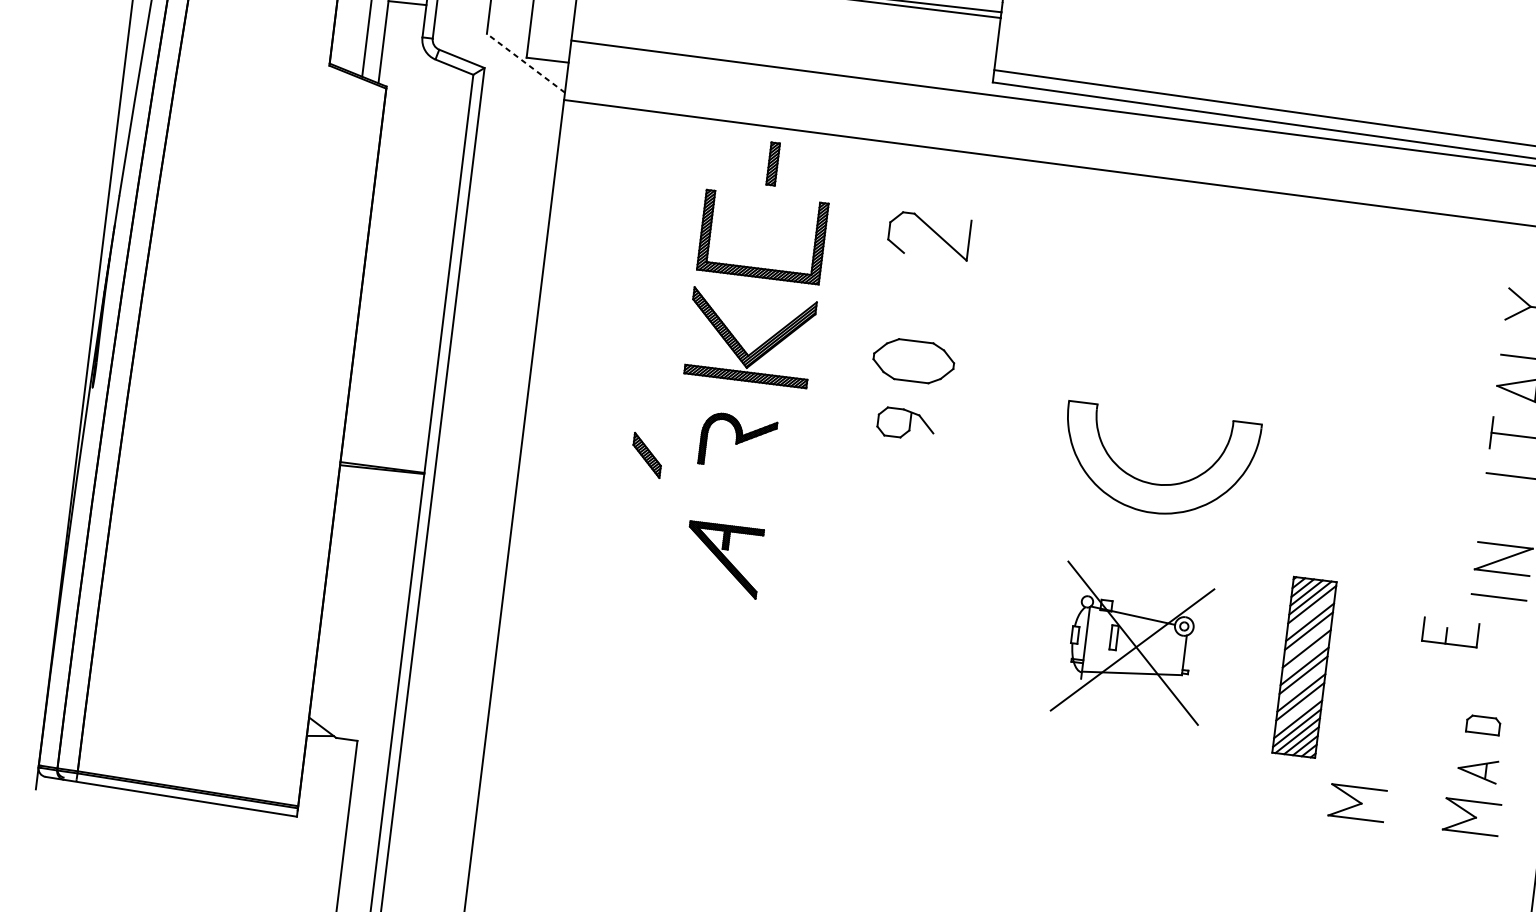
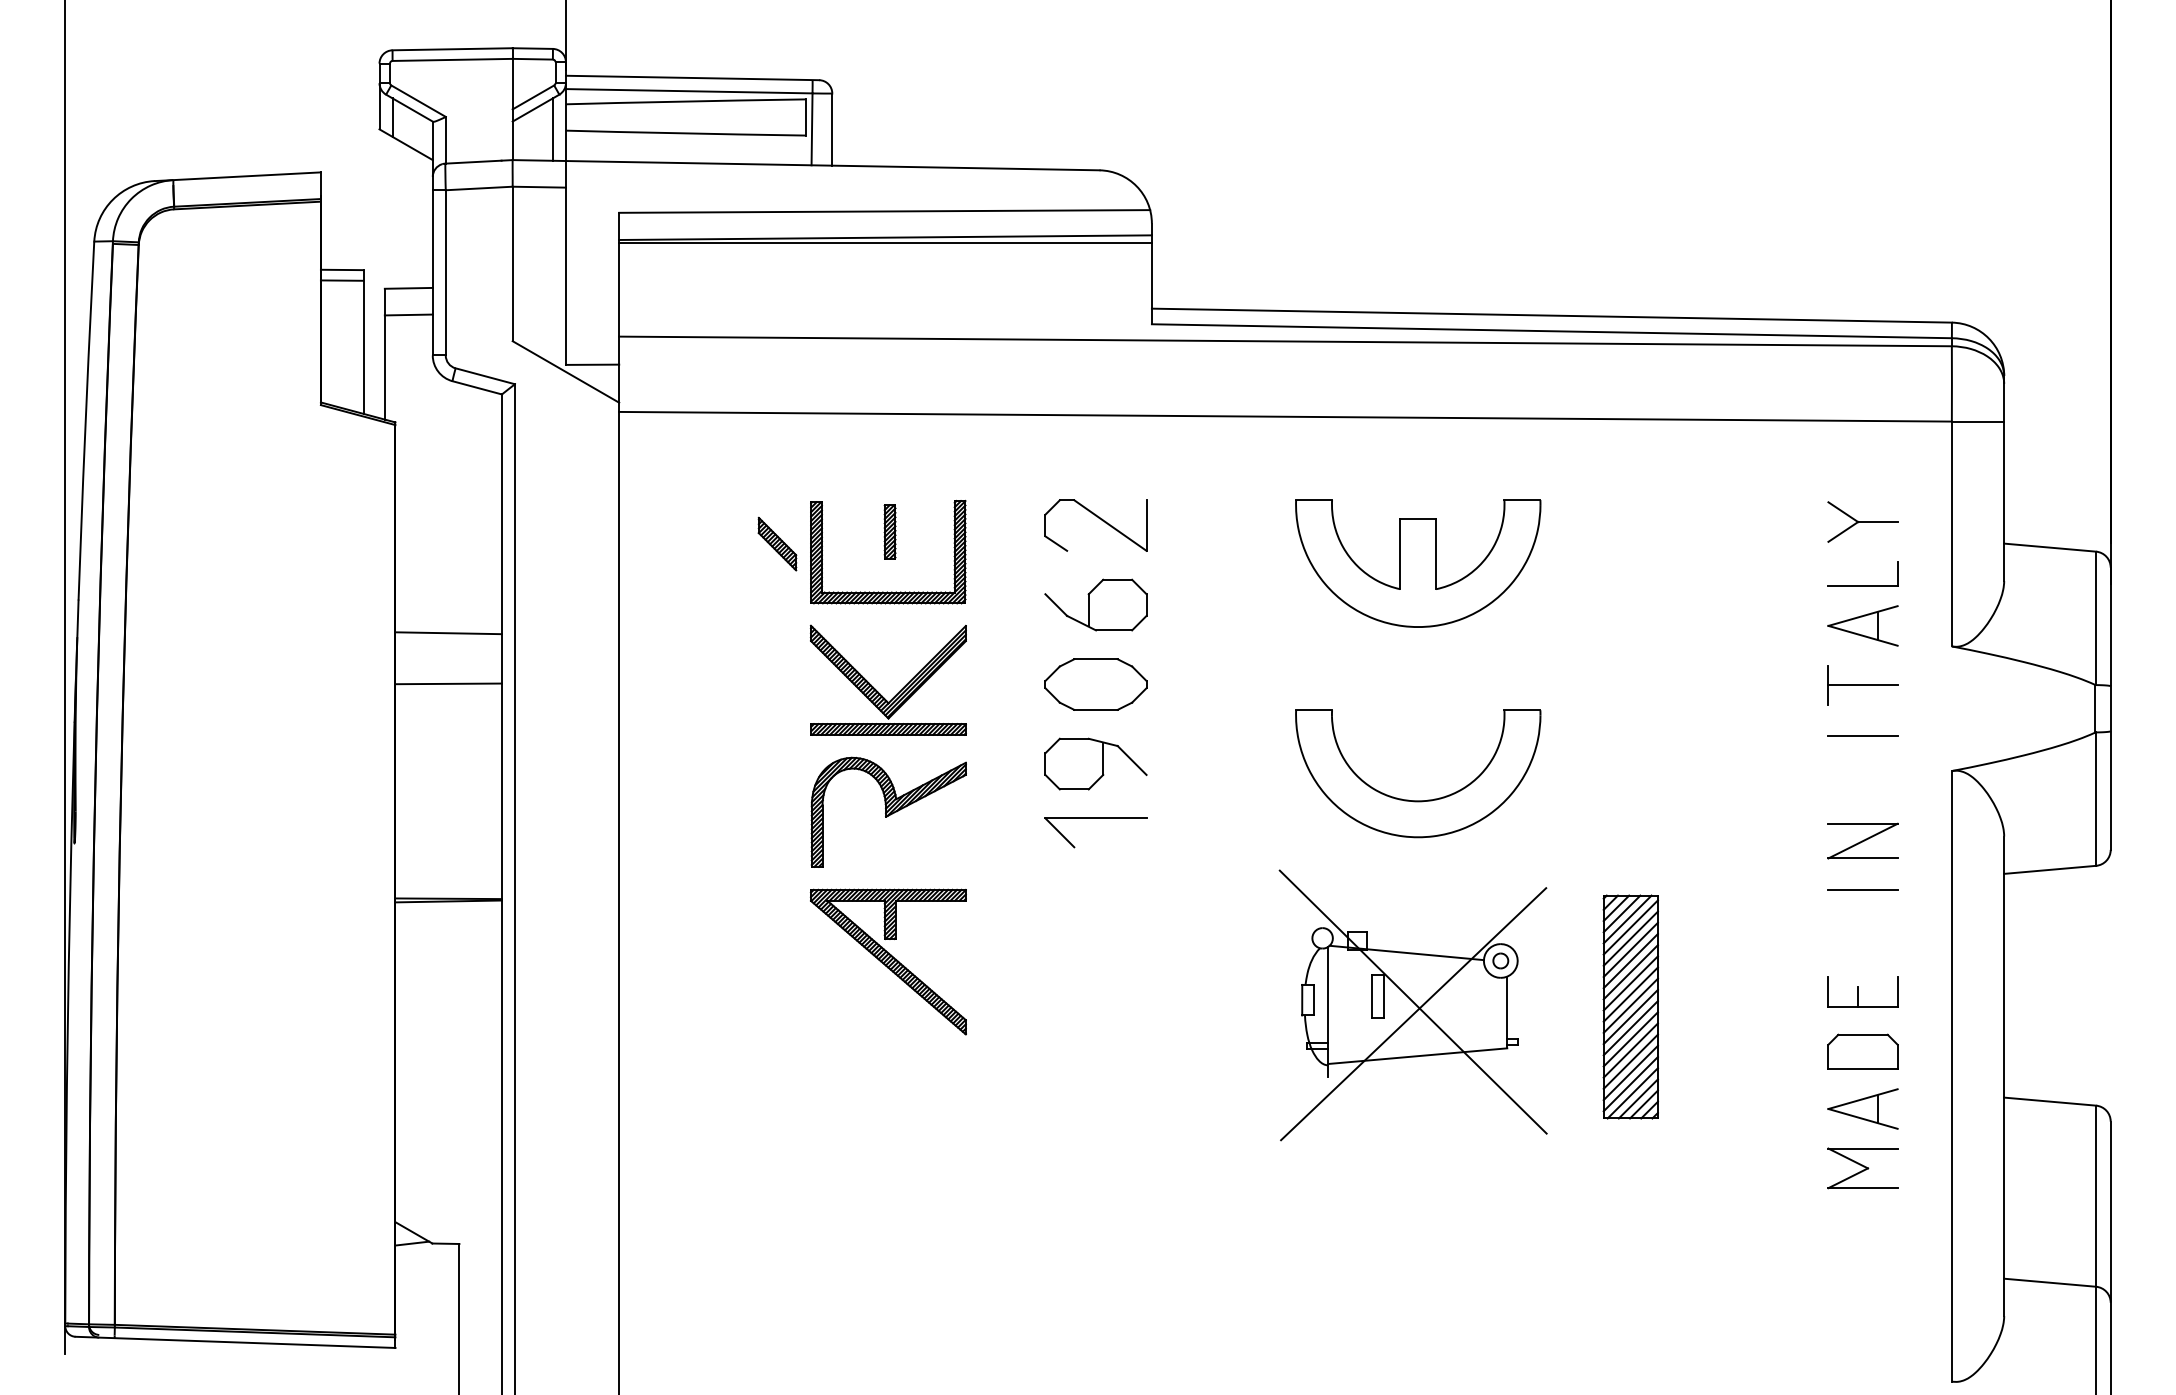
line: (525, 62) -> (565, 371), dashed -> solid
part: (772, 163) -> (889, 531), moved
line: (407, 258) -> (448, 633), added
part: (1179, 296) -> (1418, 563), added
line: (403, 297) -> (448, 683), added
part: (921, 298) -> (1095, 604), added
part: (905, 423) -> (1095, 763), size x1.43
part: (737, 441) -> (888, 811), size x1.67
part: (647, 454) -> (777, 543), moved
part: (900, 466) -> (1095, 818), added
part: (722, 559) -> (887, 961), size x1.67
line: (1310, 613) -> (1630, 938), added
part: (1450, 632) -> (1862, 991), moved
line: (1307, 640) -> (1630, 972), added
part: (1132, 645) -> (1412, 1005), size x1.43
line: (1305, 657) -> (1630, 994), added
line: (1302, 684) -> (1630, 1028), added
line: (1298, 710) -> (1630, 1061), added
part: (1482, 724) -> (1862, 1051), size x1.67
part: (1477, 769) -> (1862, 1108), size x1.43
part: (1357, 803) -> (1717, 1168), removed

